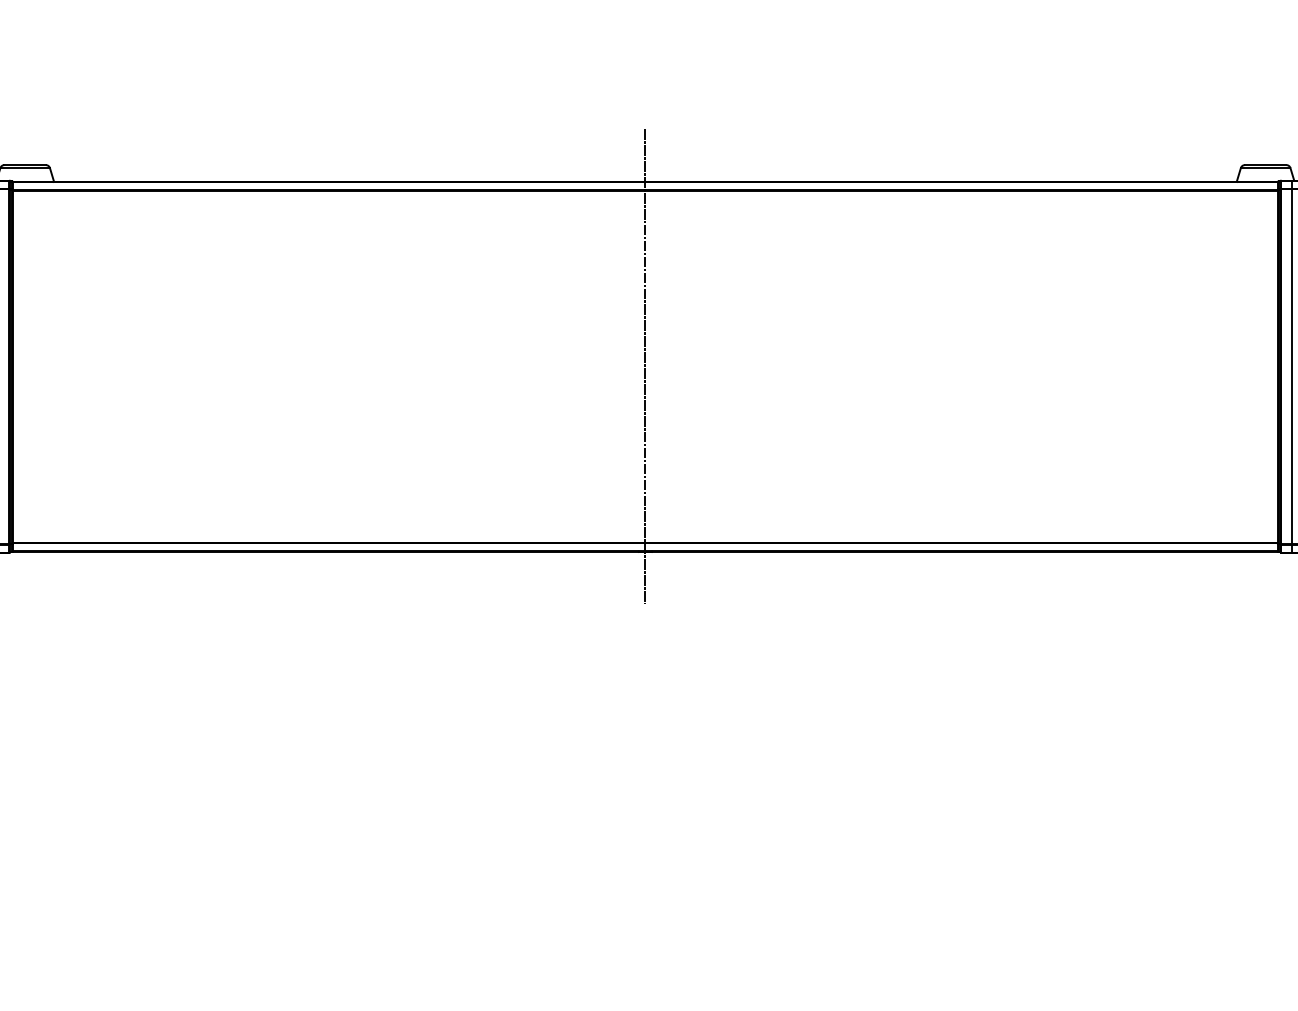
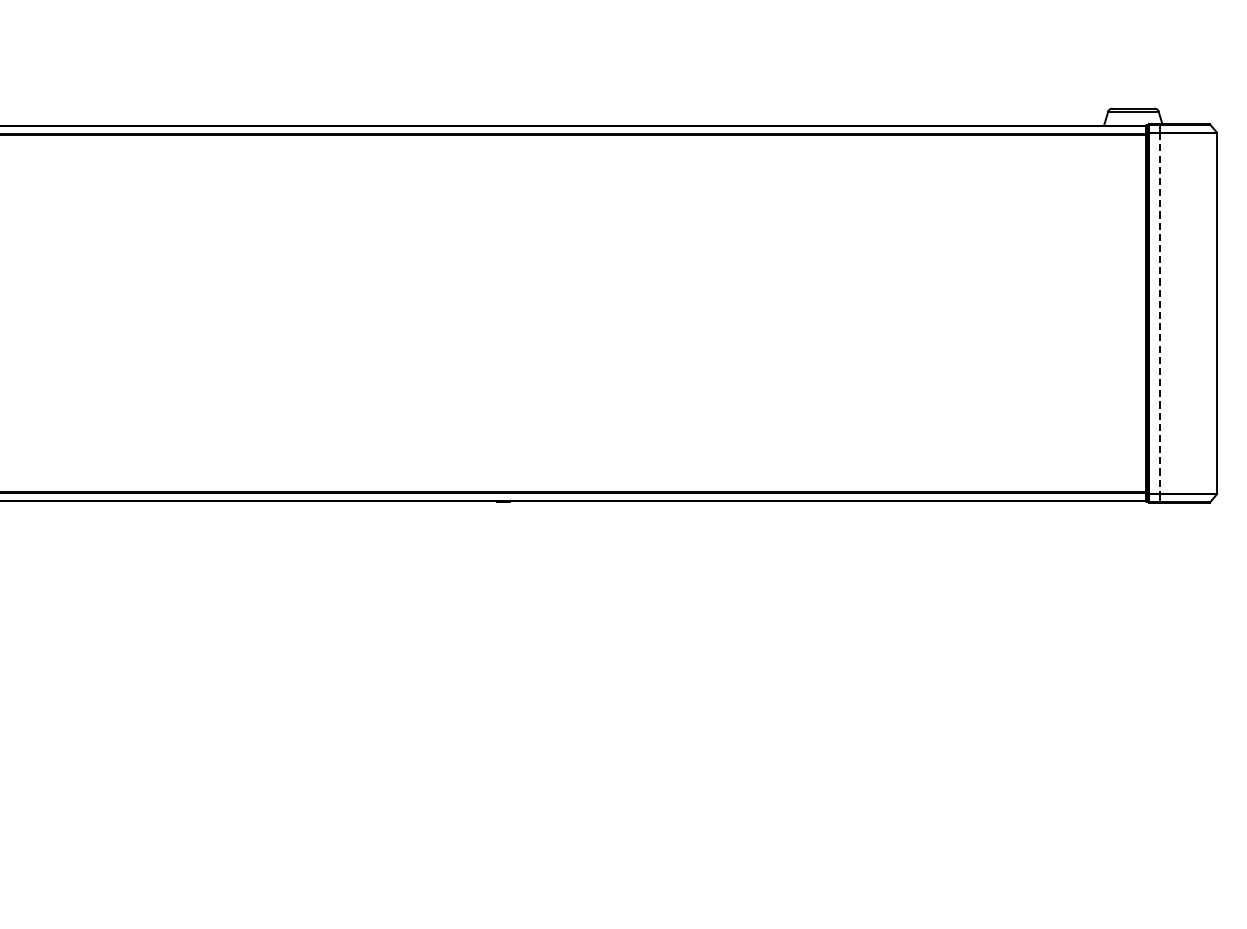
line: (645, 366) -> (503, 313), removed
line: (1291, 367) -> (1159, 314), solid -> dashed

